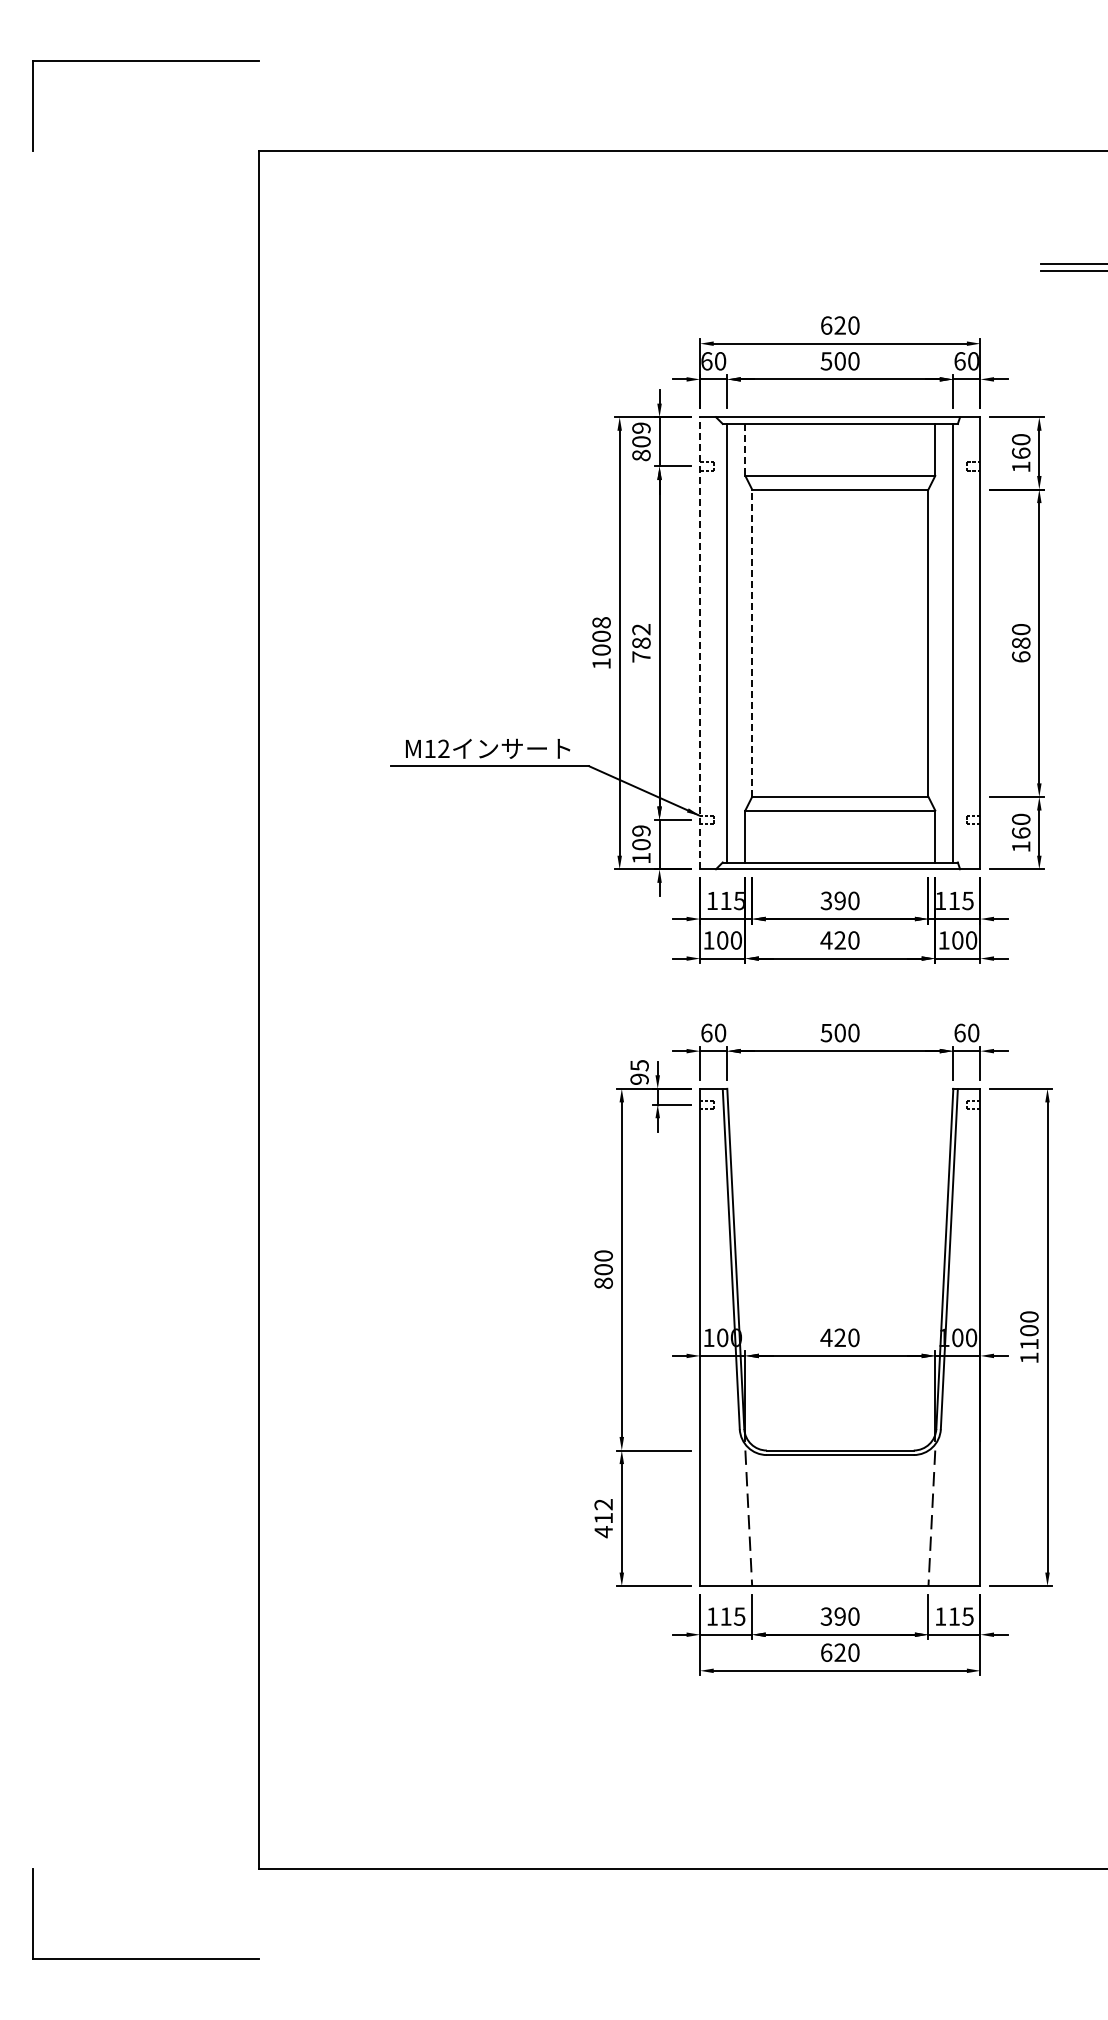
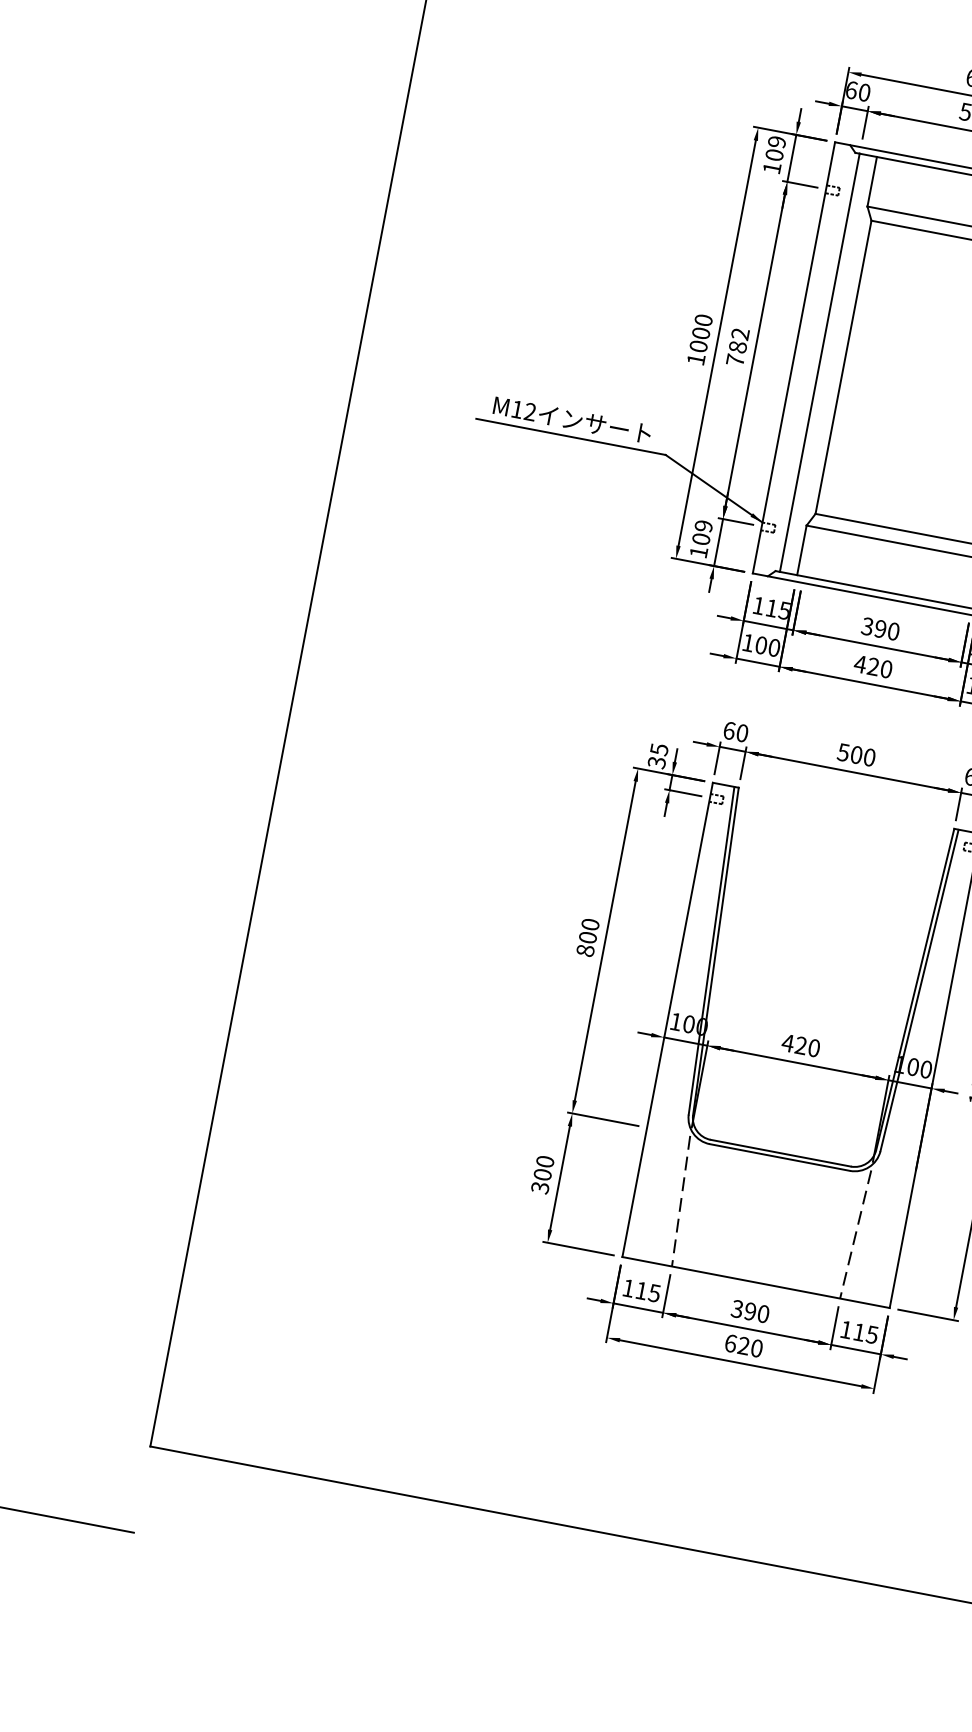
line: (745, 449) -> (872, 181), dashed -> solid
text: (641, 455) -> (772, 168), 809 -> 109
text: (601, 622) -> (703, 320), 1008 -> 1000
line: (700, 642) -> (794, 357), dashed -> solid
line: (752, 643) -> (843, 367), dashed -> solid
text: (639, 1079) -> (656, 762), 95 -> 35
text: (603, 1518) -> (542, 1174), 412 -> 300

